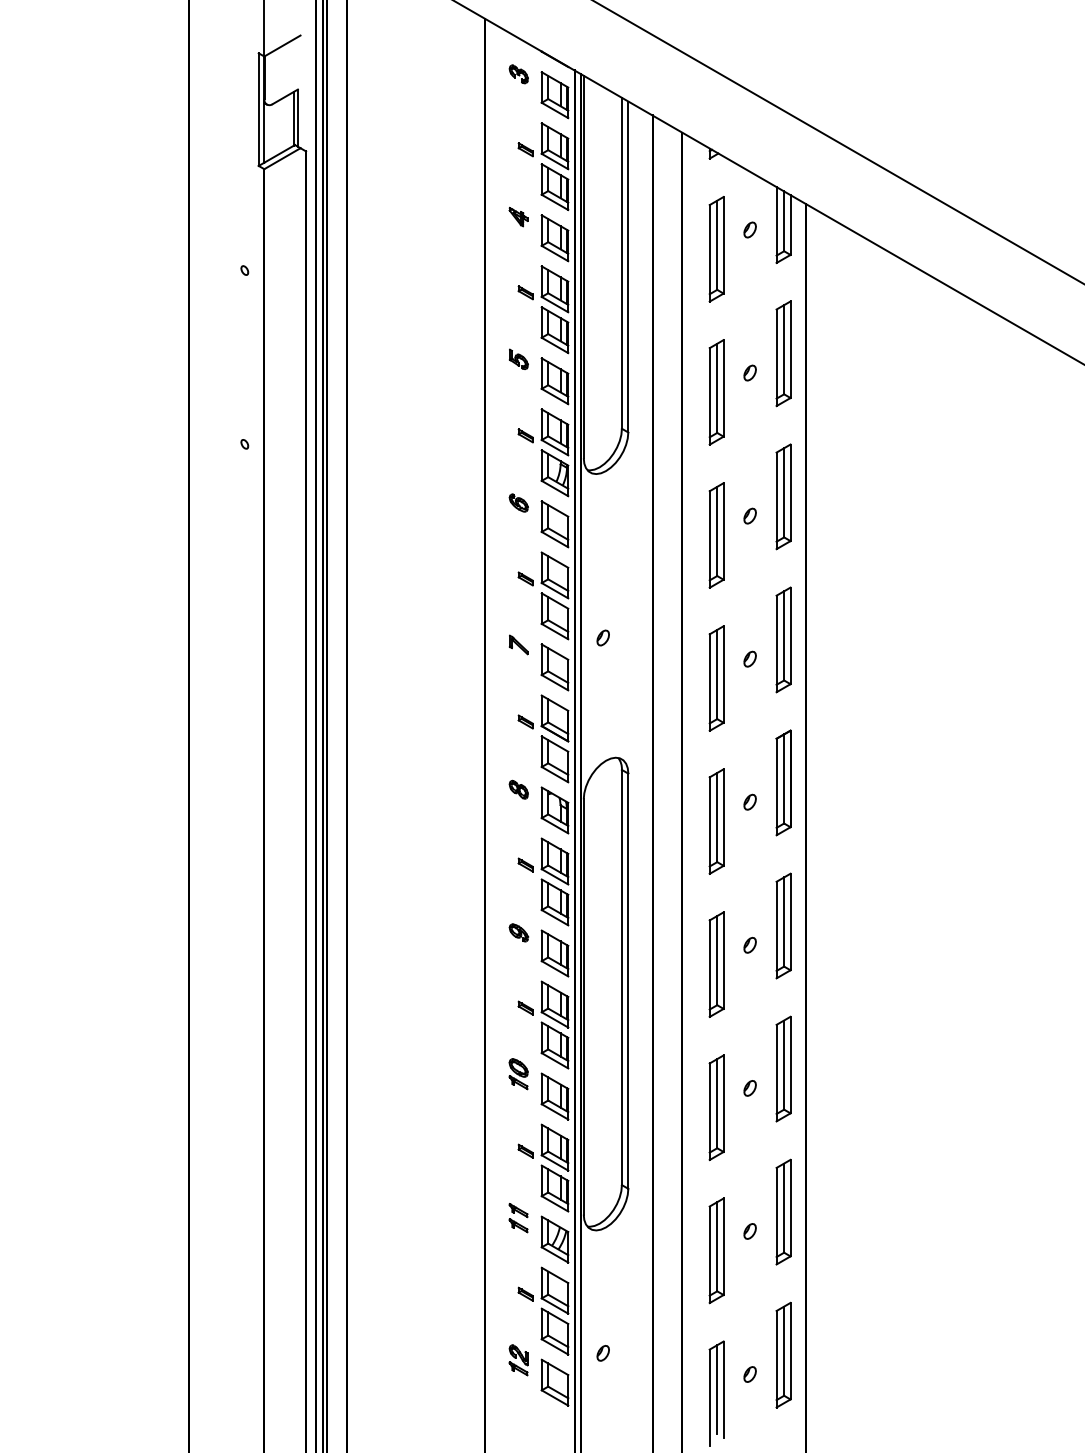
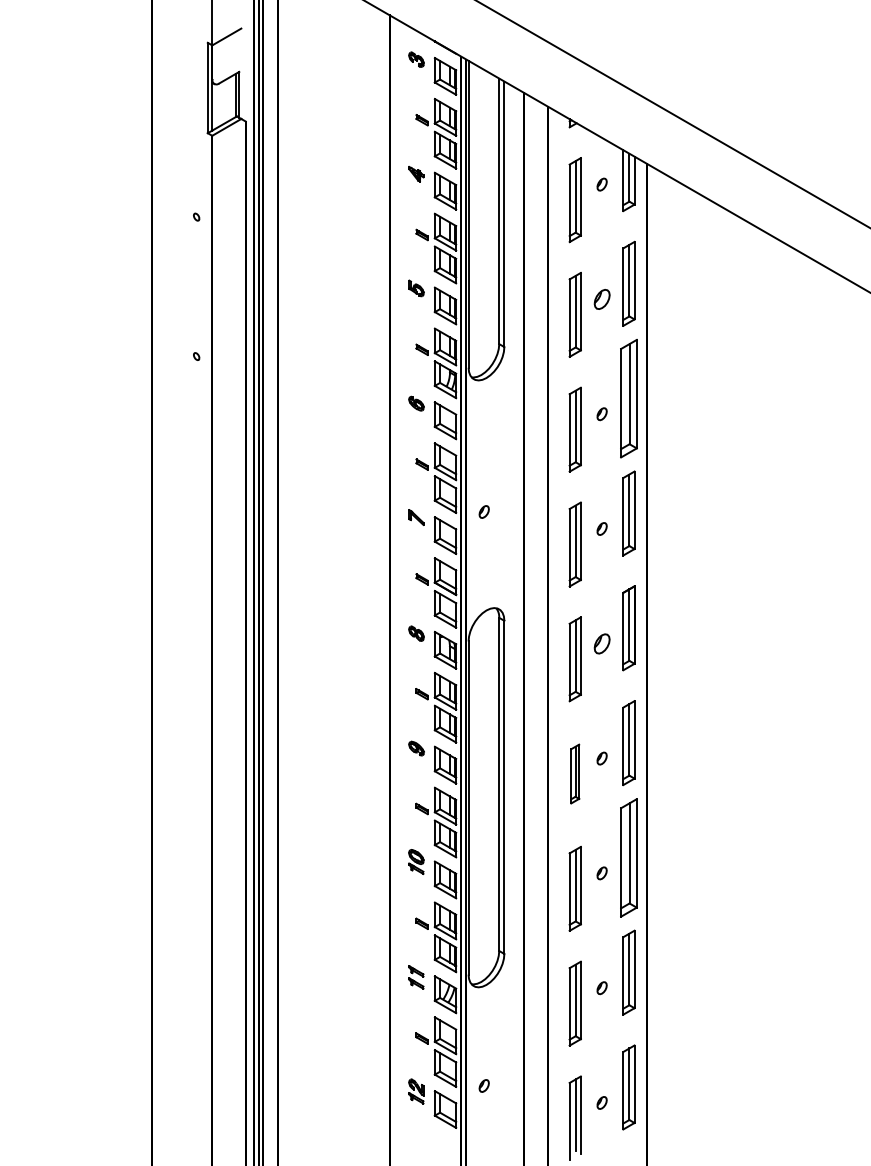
part: (749, 372) -> (601, 298), size x1.6
part: (783, 496) -> (628, 398), size x1.4
part: (749, 801) -> (601, 643), size x1.6
part: (716, 964) -> (575, 773), size x0.7
part: (783, 1068) -> (628, 857), size x1.4

